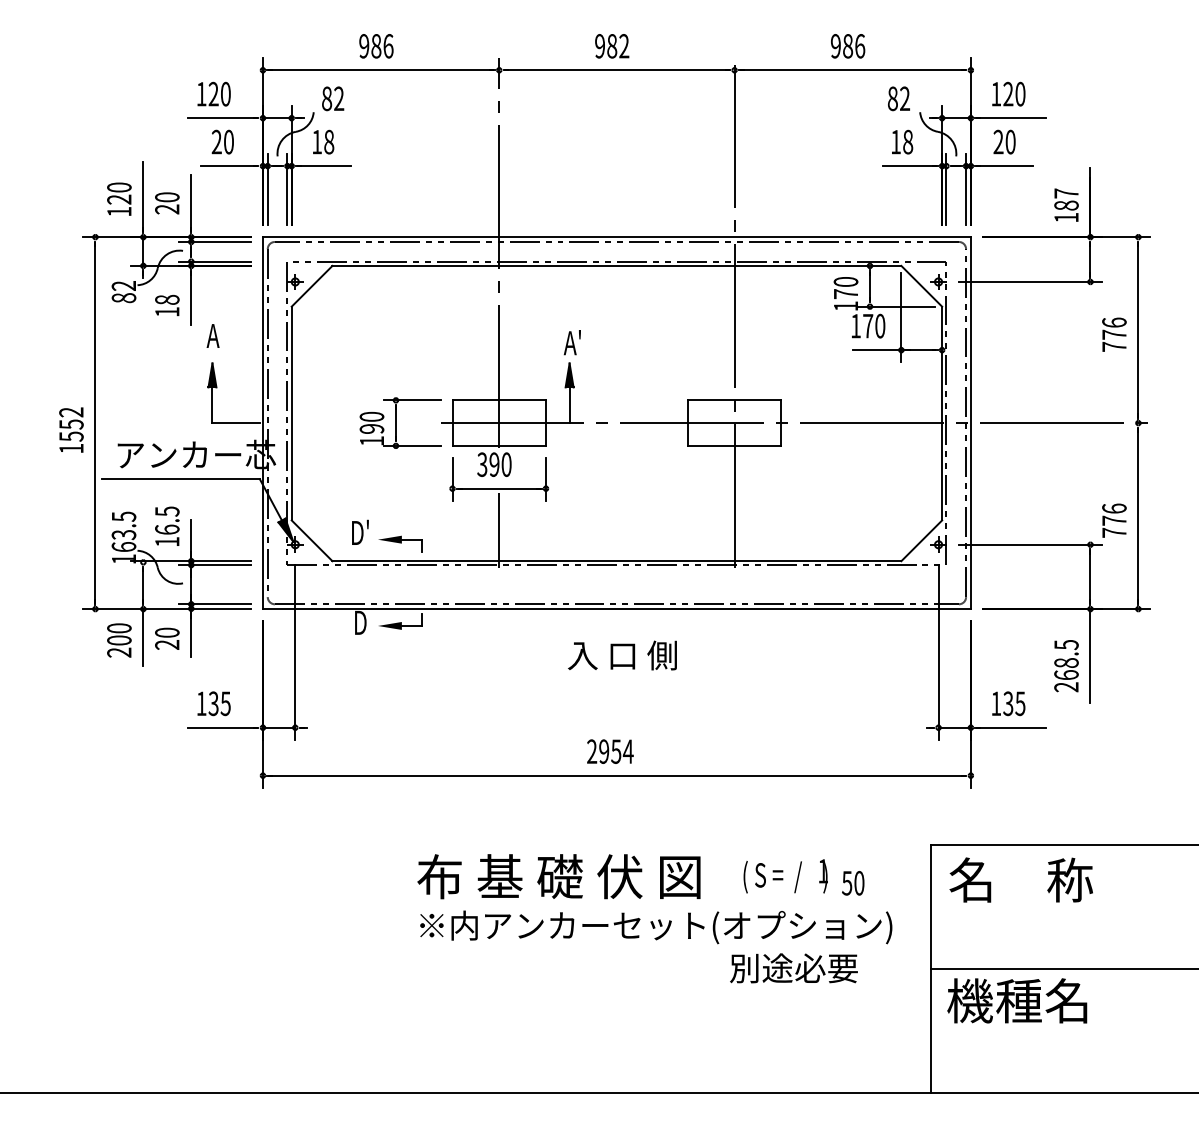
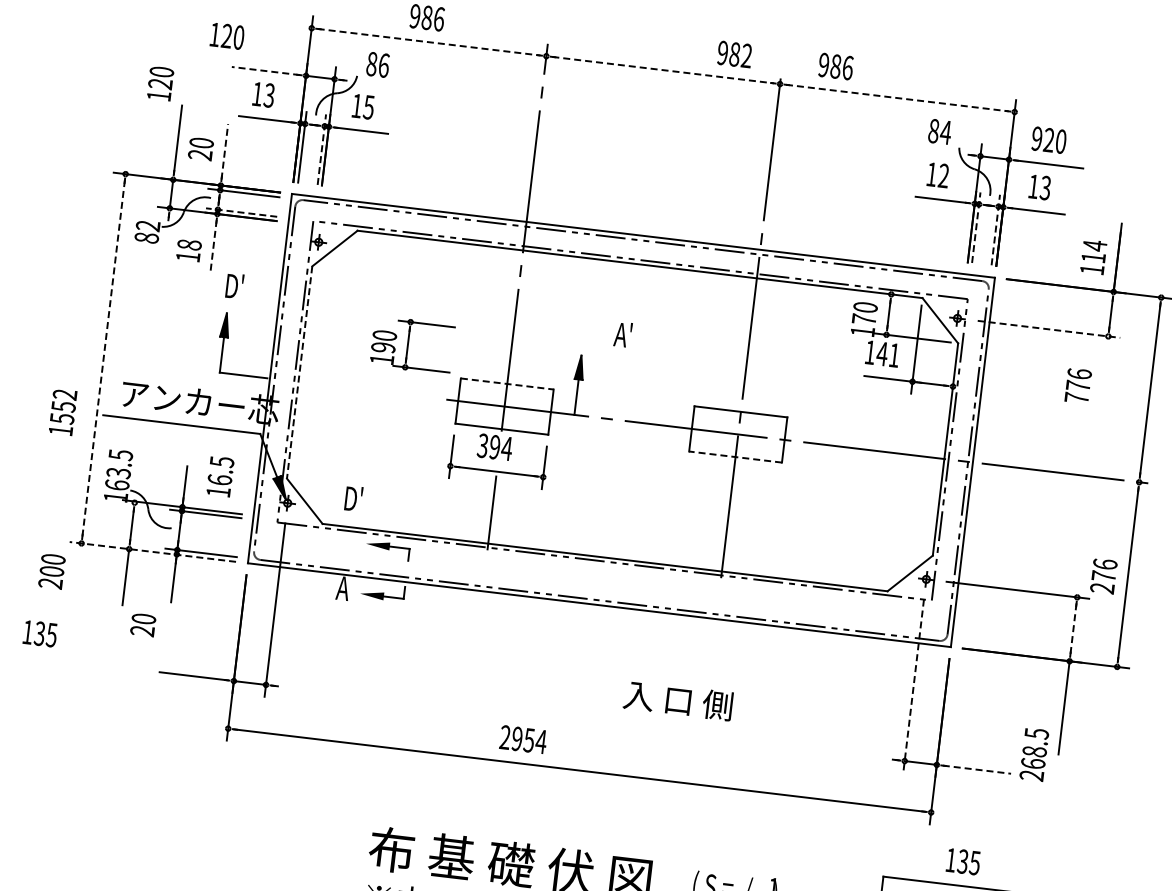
text: (612, 46) -> (735, 54), moved
text: (848, 46) -> (836, 66), moved
line: (381, 70) -> (429, 42), solid -> dashed
line: (616, 70) -> (662, 70), solid -> dashed
line: (853, 70) -> (898, 98), solid -> dashed
text: (213, 93) -> (226, 35), moved
text: (996, 93) -> (1037, 138), 120 -> 920
text: (339, 98) -> (384, 65), 82 -> 86
text: (904, 98) -> (945, 132), 82 -> 84
line: (222, 118) -> (265, 71), solid -> dashed
text: (222, 141) -> (263, 94), 20 -> 13
text: (329, 141) -> (369, 106), 18 -> 15
text: (908, 141) -> (944, 175), 18 -> 12
text: (1004, 141) -> (1039, 186), 20 -> 13
line: (287, 189) -> (321, 149), solid -> dashed
line: (946, 189) -> (976, 227), solid -> dashed
line: (966, 189) -> (996, 229), solid -> dashed
text: (119, 198) -> (160, 82), moved
text: (1066, 199) -> (1094, 251), 187 -> 114
line: (191, 203) -> (225, 152), solid -> dashed
line: (215, 261) -> (241, 212), solid -> dashed
line: (1030, 281) -> (1048, 328), solid -> dashed
line: (191, 298) -> (213, 246), solid -> dashed
text: (873, 325) -> (887, 353), 170 -> 141
text: (215, 334) -> (233, 284), A -> D'
text: (1114, 334) -> (1078, 385), moved
text: (571, 342) -> (622, 334), moved
line: (499, 400) -> (507, 384), solid -> dashed
line: (291, 413) -> (299, 372), solid -> dashed
part: (400, 422) -> (412, 344), moved
line: (95, 423) -> (103, 359), solid -> dashed
text: (71, 429) -> (63, 411), moved
line: (734, 445) -> (735, 456), solid -> dashed
text: (506, 464) -> (506, 448), 390 -> 394
text: (167, 525) -> (220, 475), moved
text: (1114, 532) -> (1102, 588), 776 -> 276
part: (400, 543) -> (388, 550), moved
line: (1090, 577) -> (1073, 629), solid -> dashed
line: (167, 609) -> (153, 552), solid -> dashed
text: (360, 622) -> (343, 588), D -> A
text: (167, 638) -> (143, 624), moved
text: (119, 640) -> (52, 571), moved
line: (938, 652) -> (913, 686), solid -> dashed
text: (622, 655) -> (678, 700), moved
text: (1066, 666) -> (1034, 755), moved
text: (213, 703) -> (39, 633), moved
text: (1008, 703) -> (963, 861), moved
line: (1011, 727) -> (977, 769), solid -> dashed
text: (610, 751) -> (523, 739), moved

